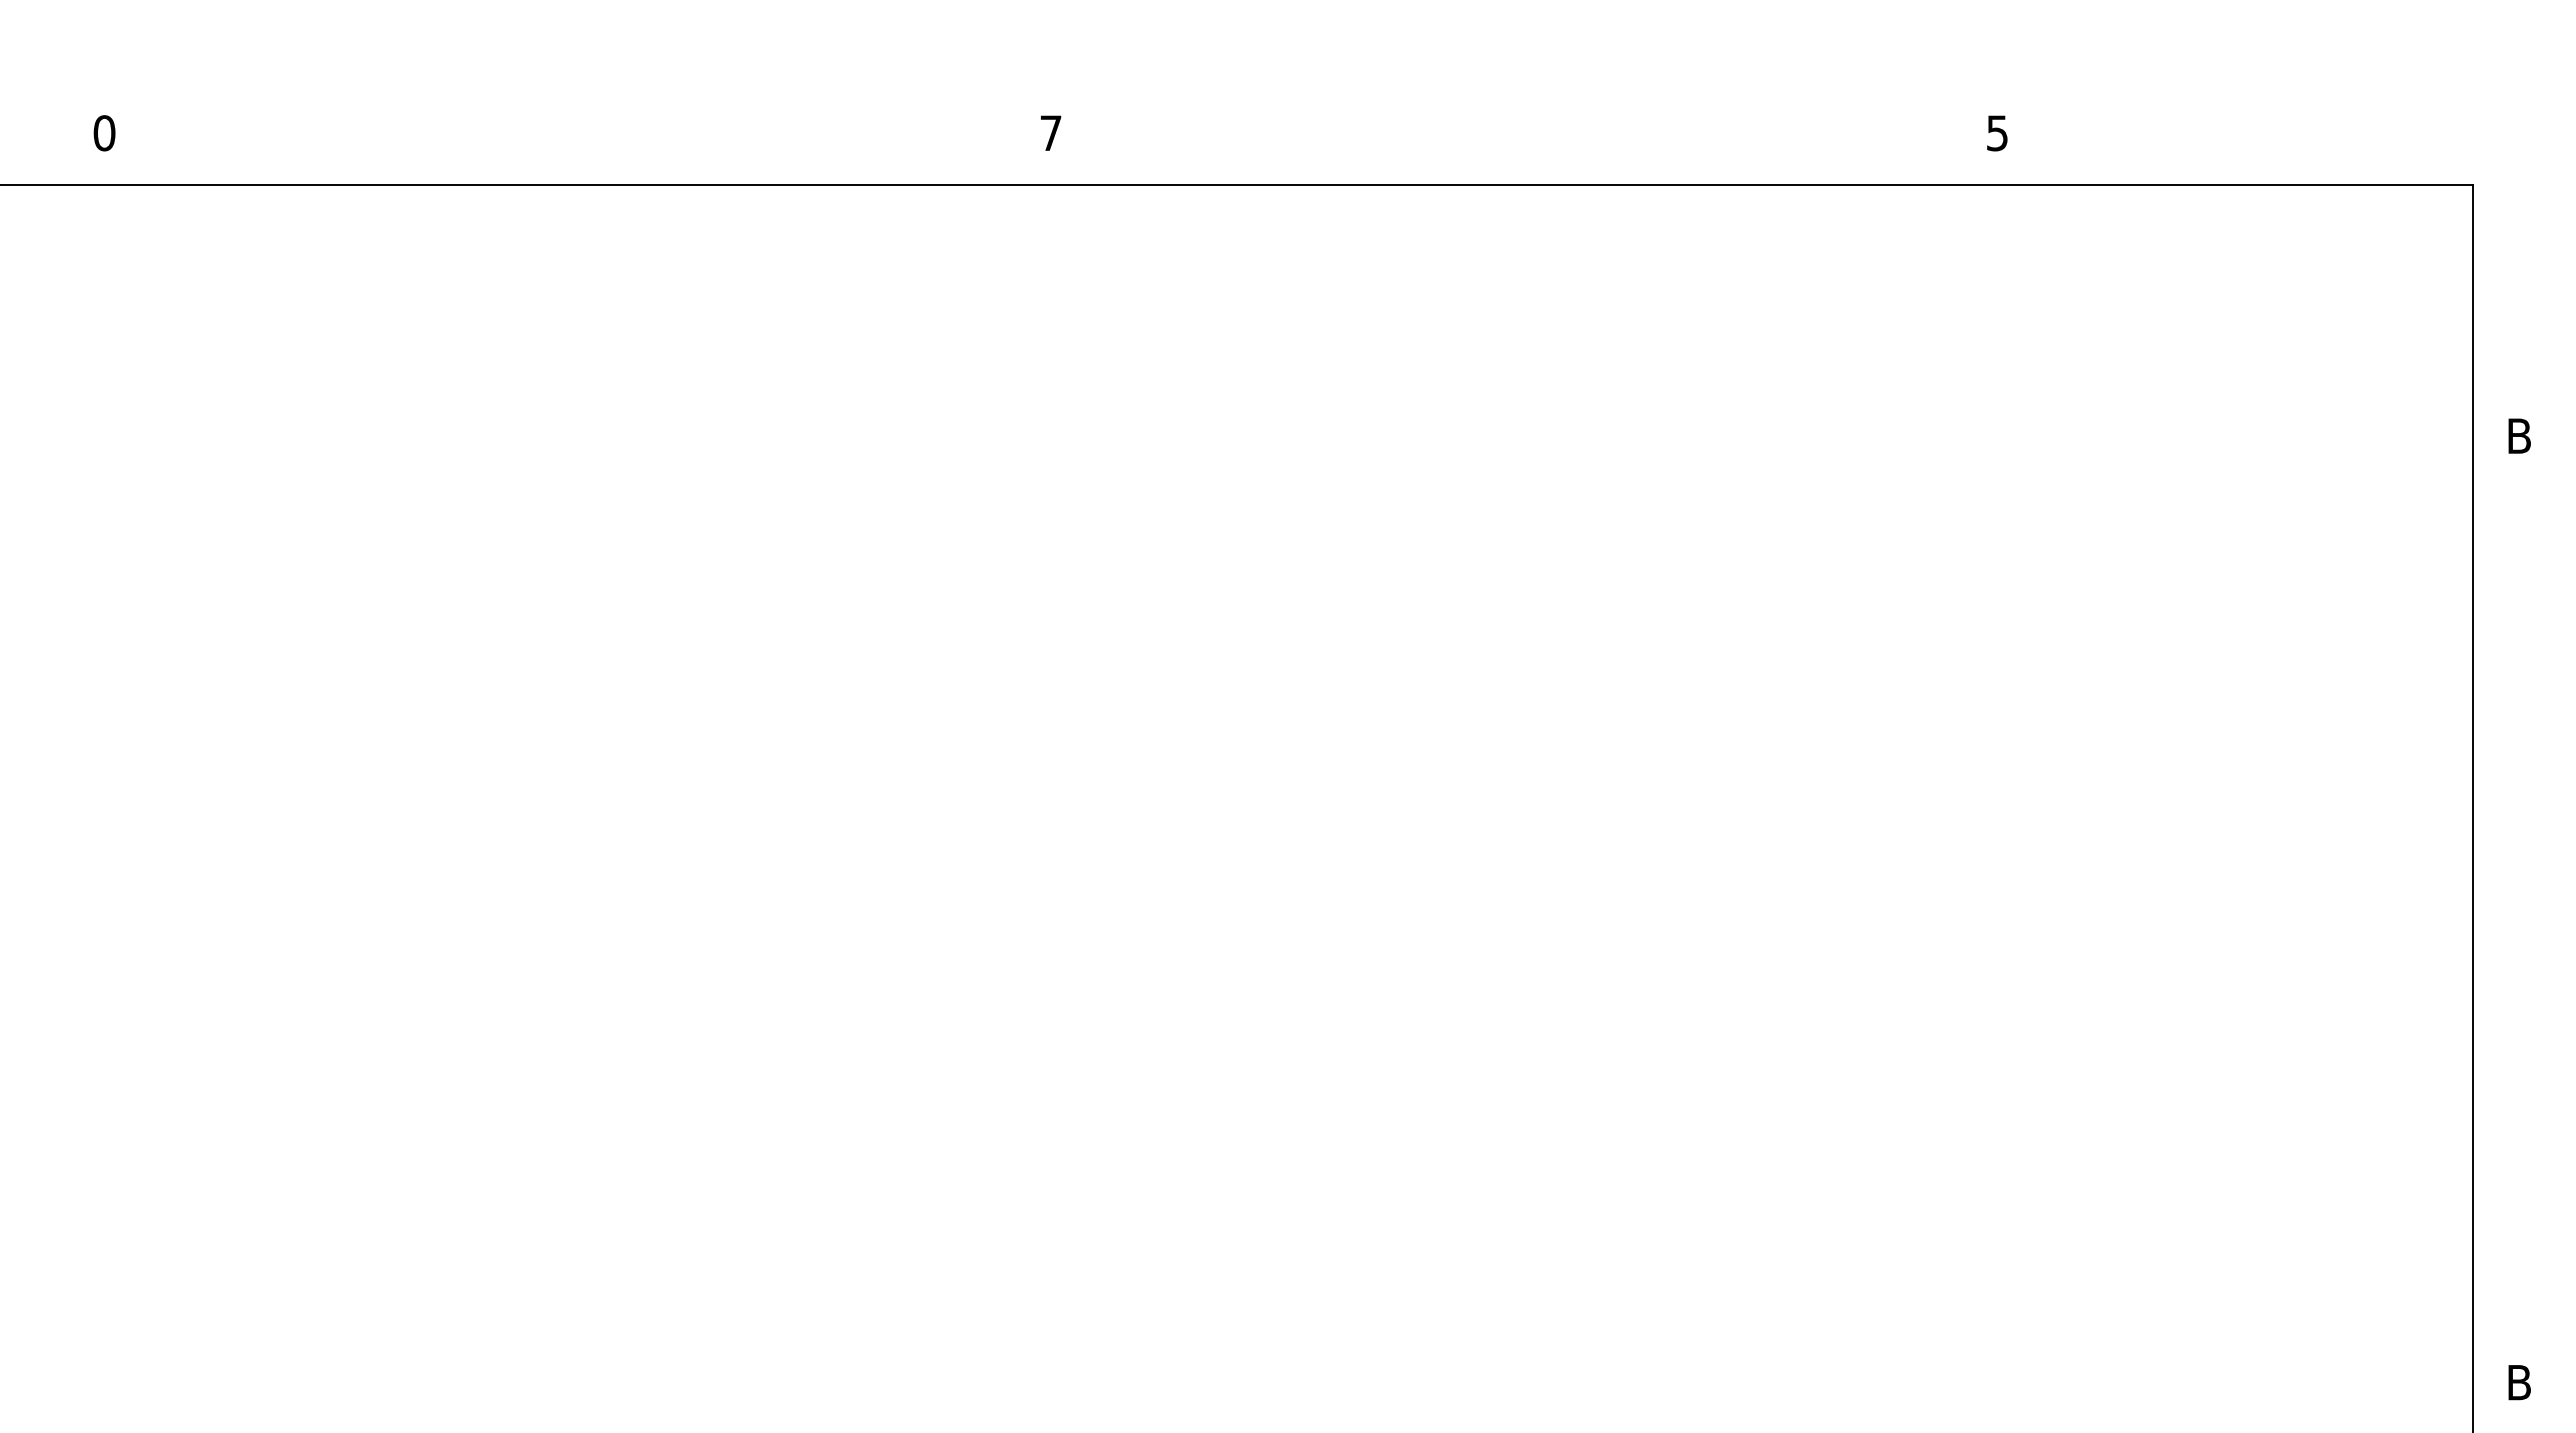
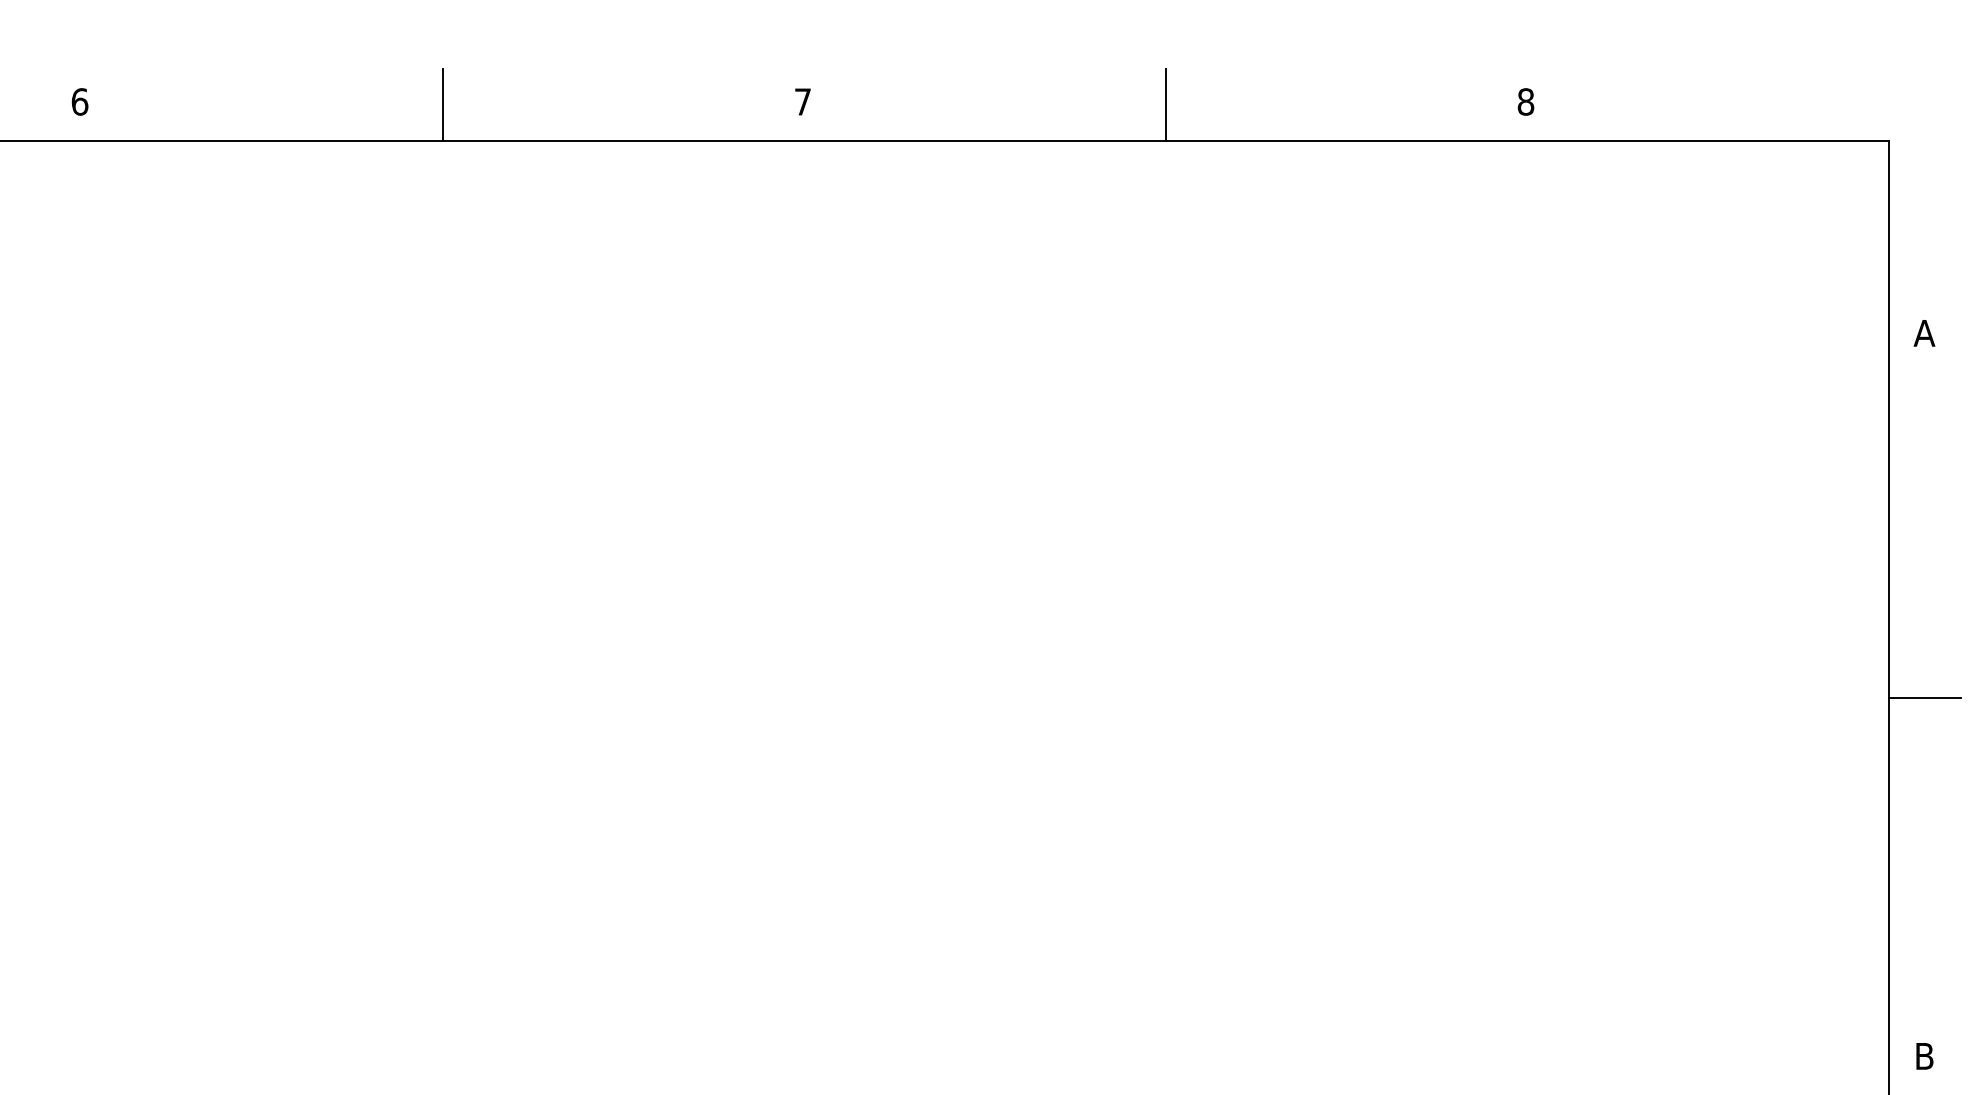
text: (104, 133) -> (79, 102), 0 -> 6
text: (1997, 133) -> (1525, 102), 5 -> 8
line: (579, 137) -> (442, 105), added
line: (1526, 137) -> (1166, 105), added
text: (2518, 435) -> (1923, 332), B -> A
line: (2519, 913) -> (1924, 697), added

